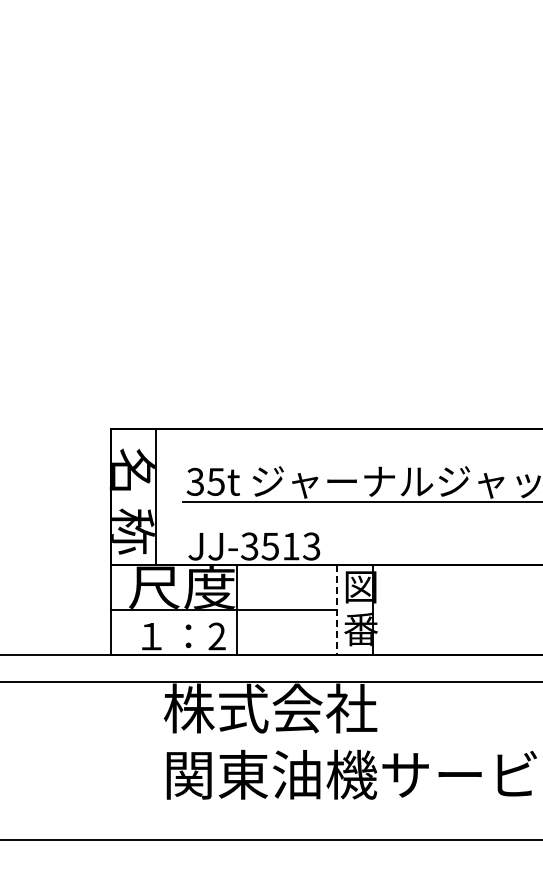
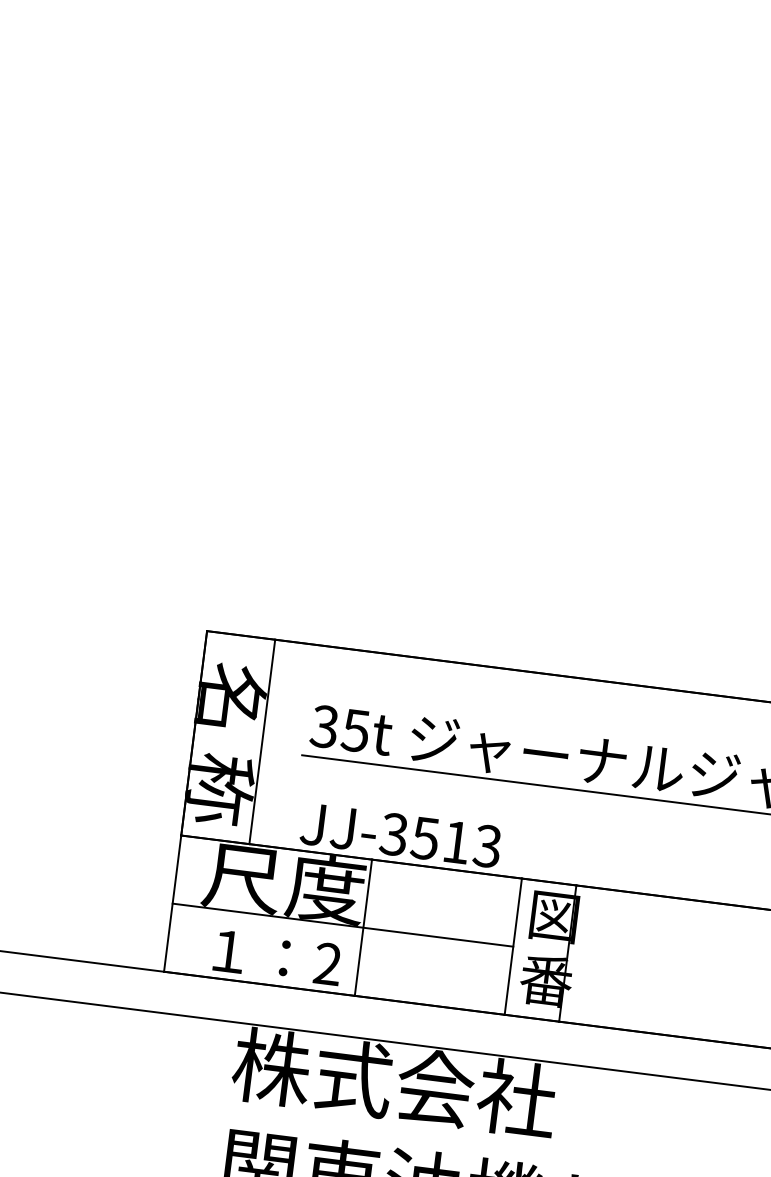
line: (336, 610) -> (512, 947), dashed -> solid

